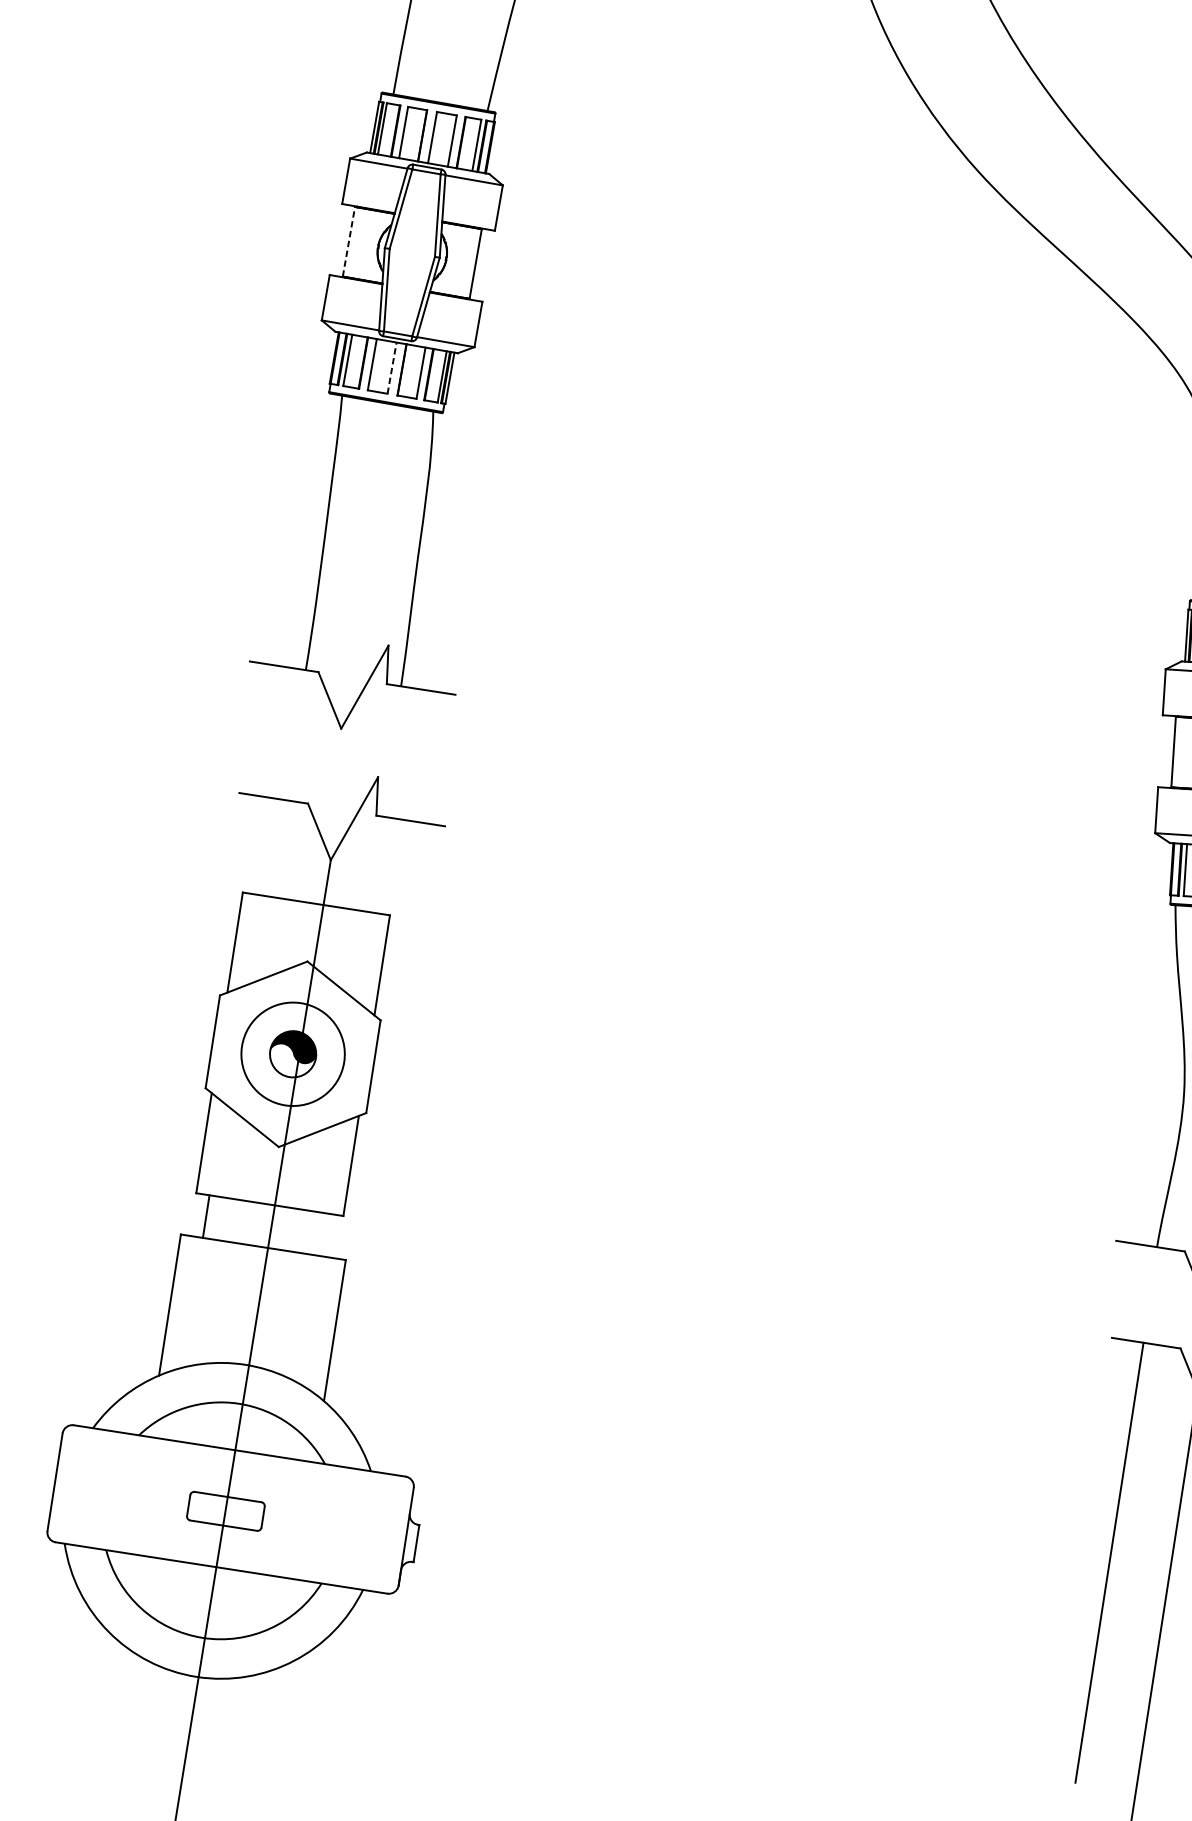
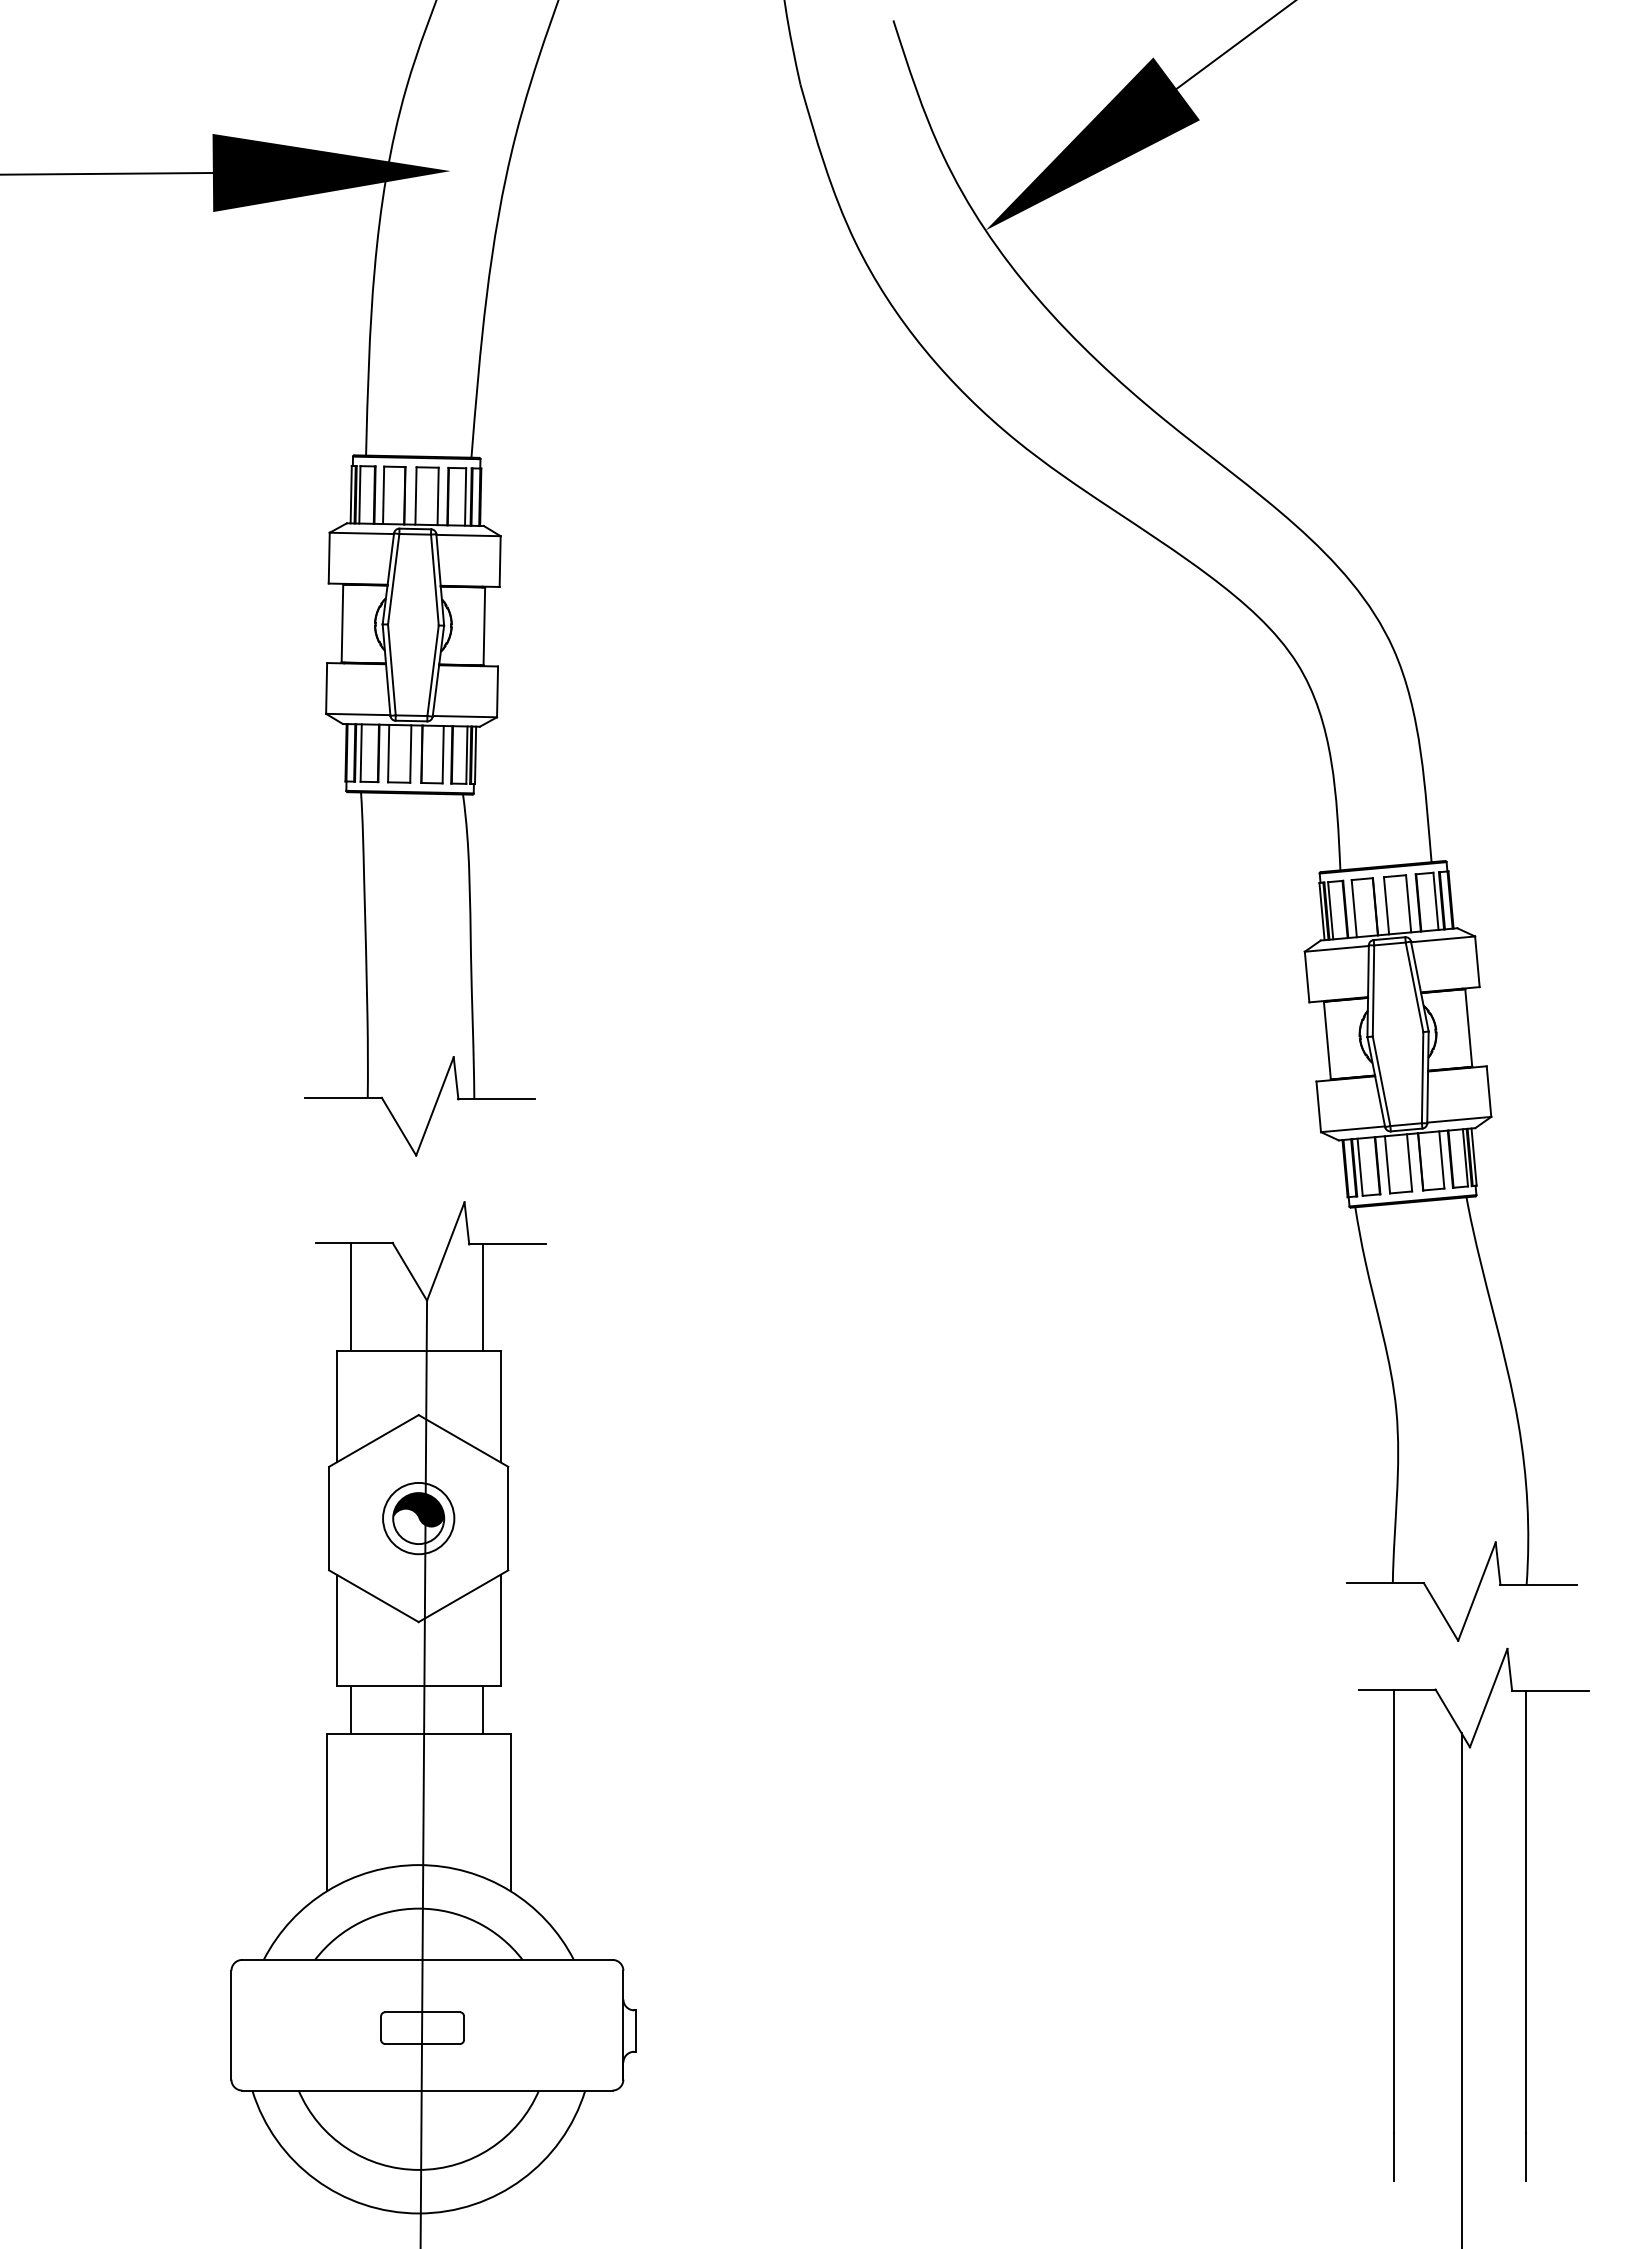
line: (349, 241) -> (342, 623), dashed -> solid
line: (391, 368) -> (410, 754), dashed -> solid
line: (263, 845) -> (351, 1296), added
line: (380, 865) -> (482, 1297), added
circle: (292, 1054) -> (418, 1518), size x0.62
line: (323, 1234) -> (482, 1709), added

